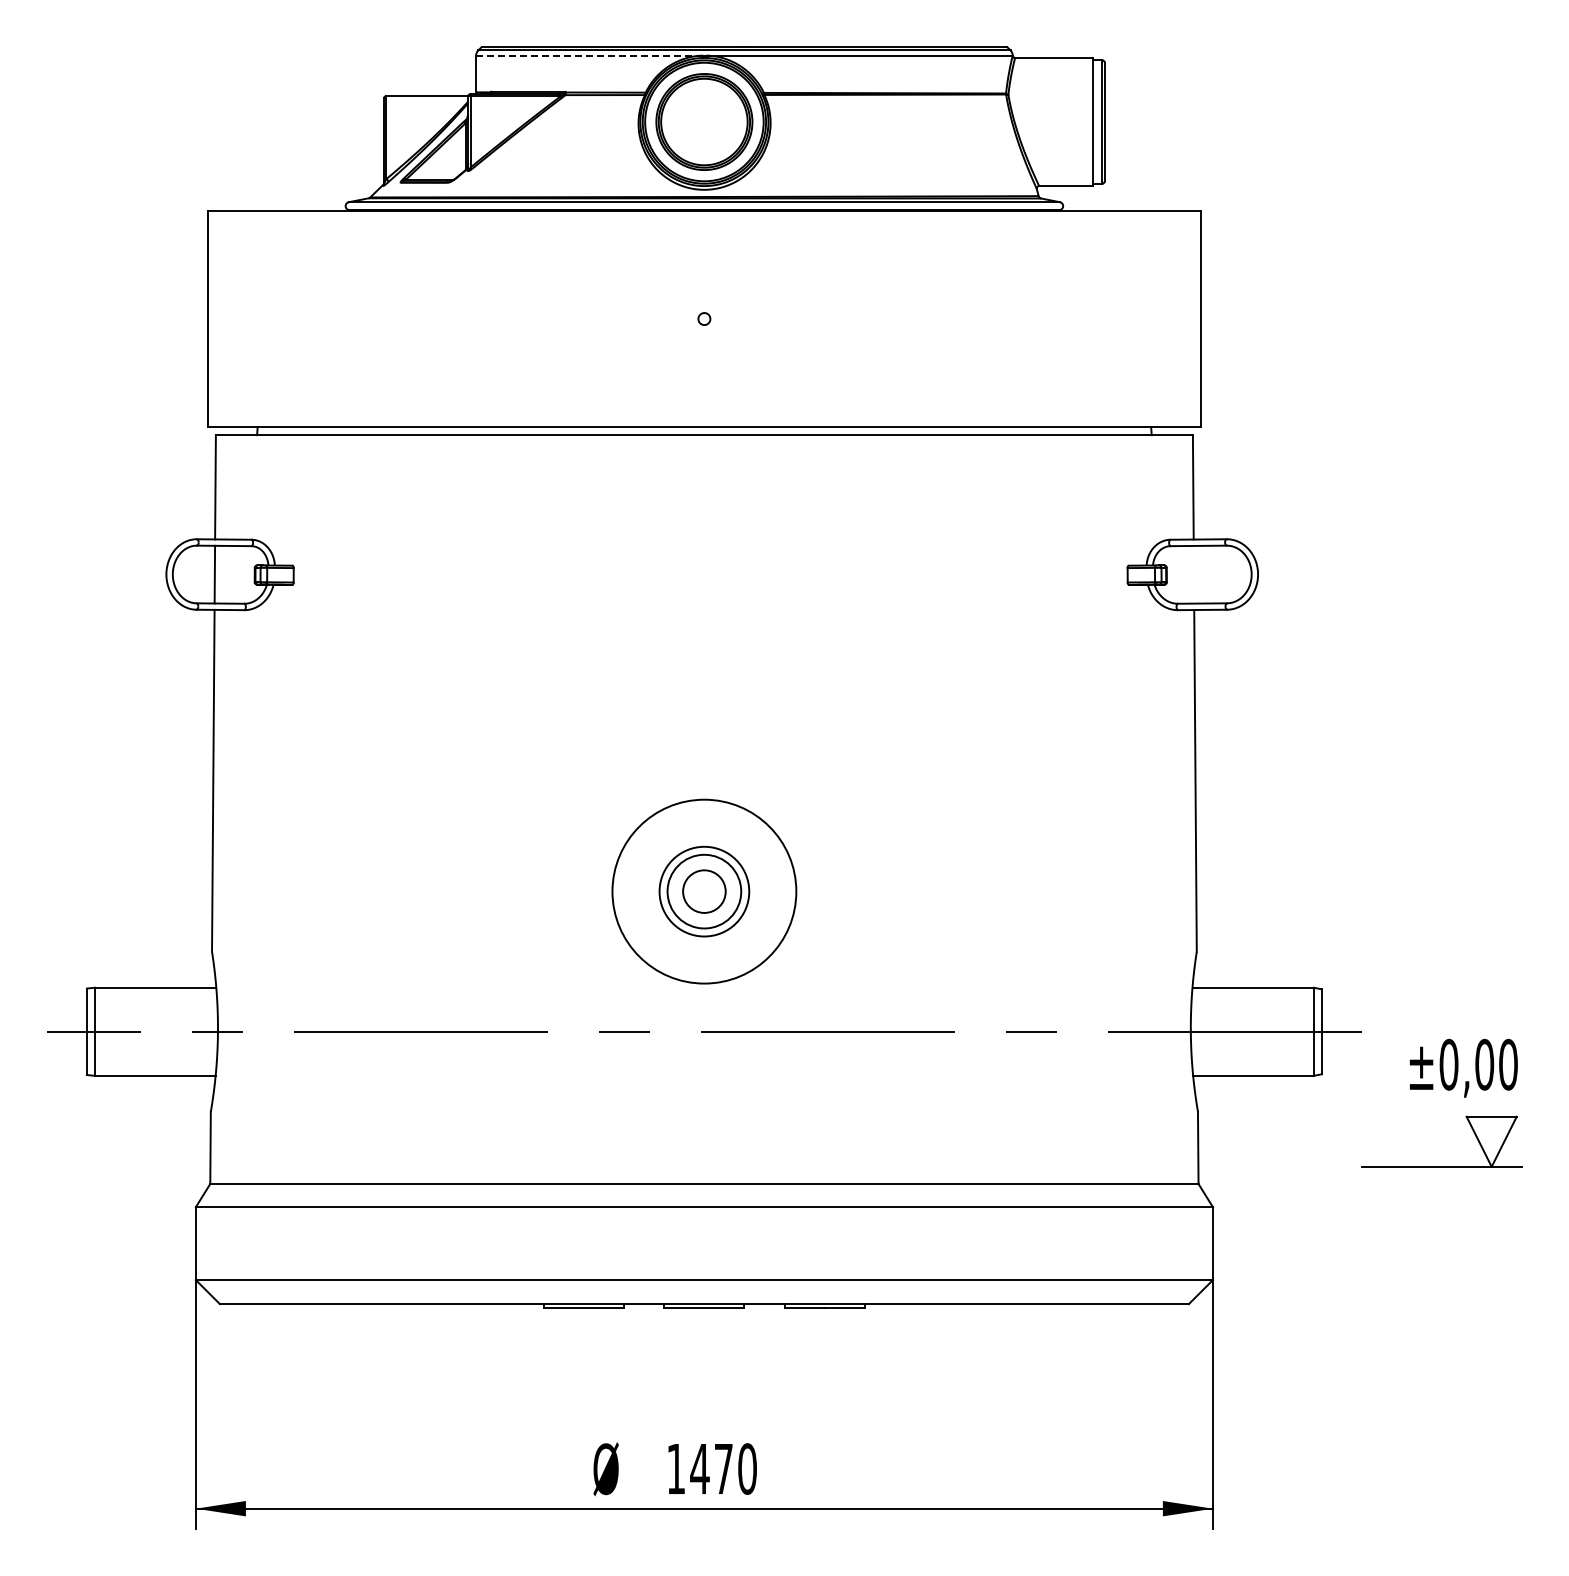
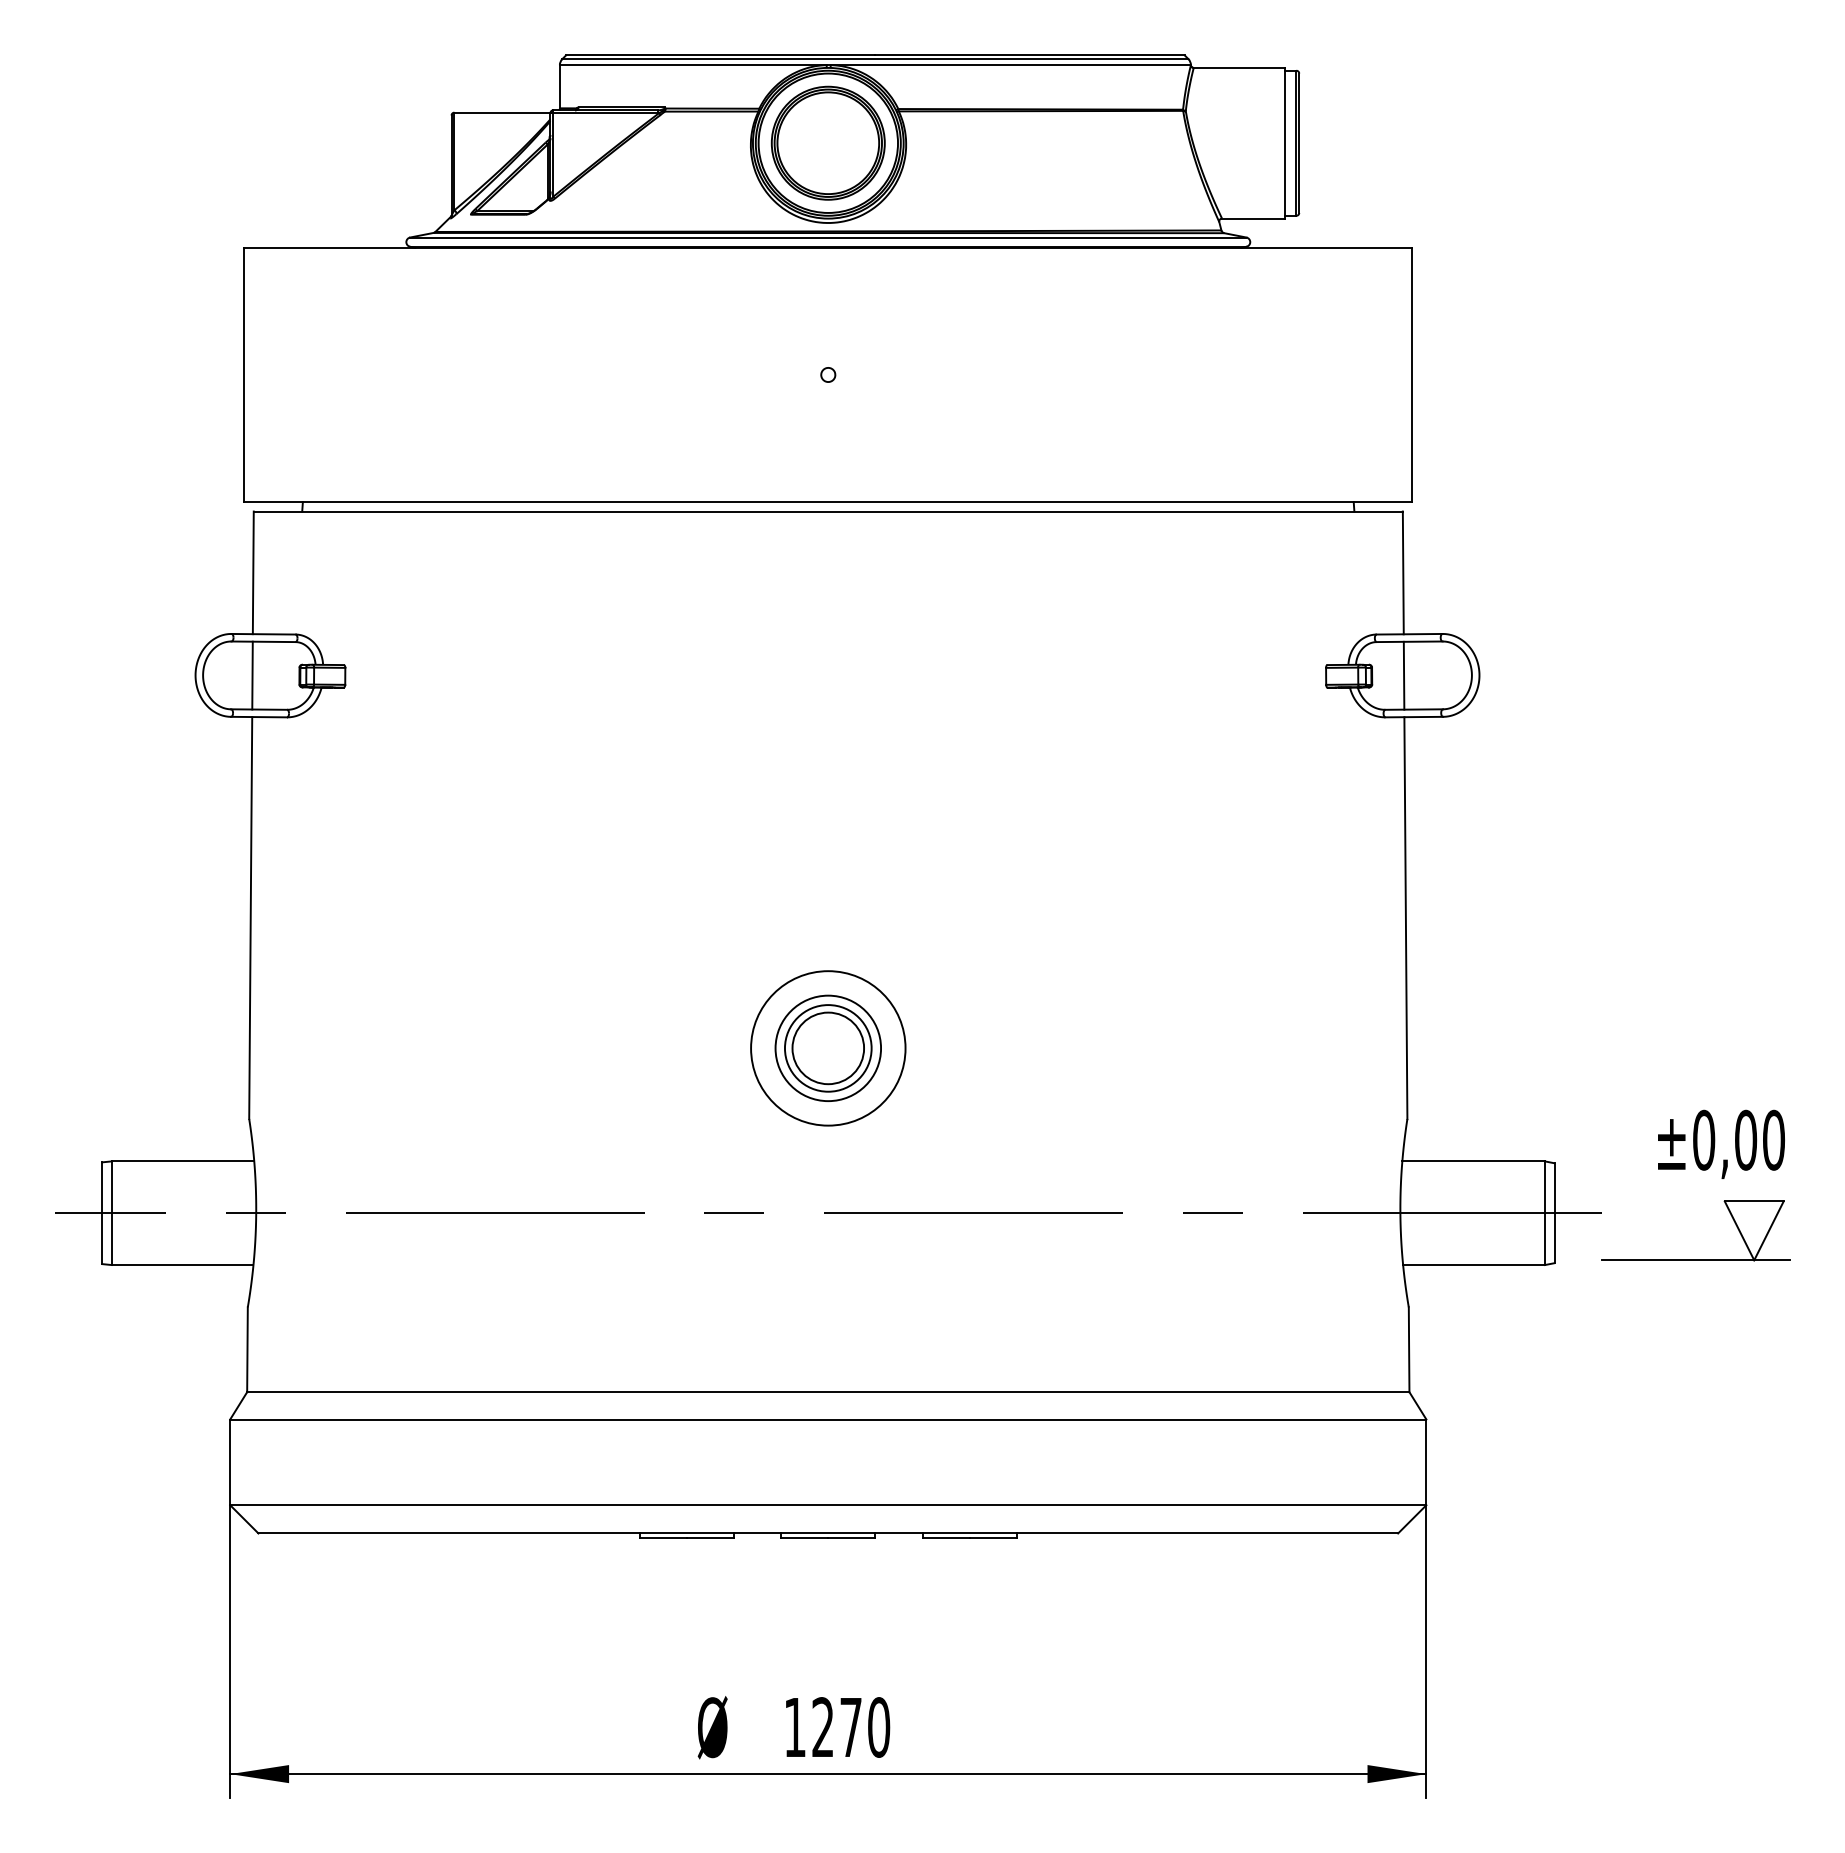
line: (589, 55) -> (693, 65), dashed -> solid
line: (1193, 574) -> (1403, 675), added
circle: (703, 891) -> (827, 1048), size x1.43
circle: (704, 891) -> (828, 1048), size x0.71
part: (1447, 1090) -> (1702, 1170), moved
text: (699, 1468) -> (822, 1726), 1470 -> 1270

